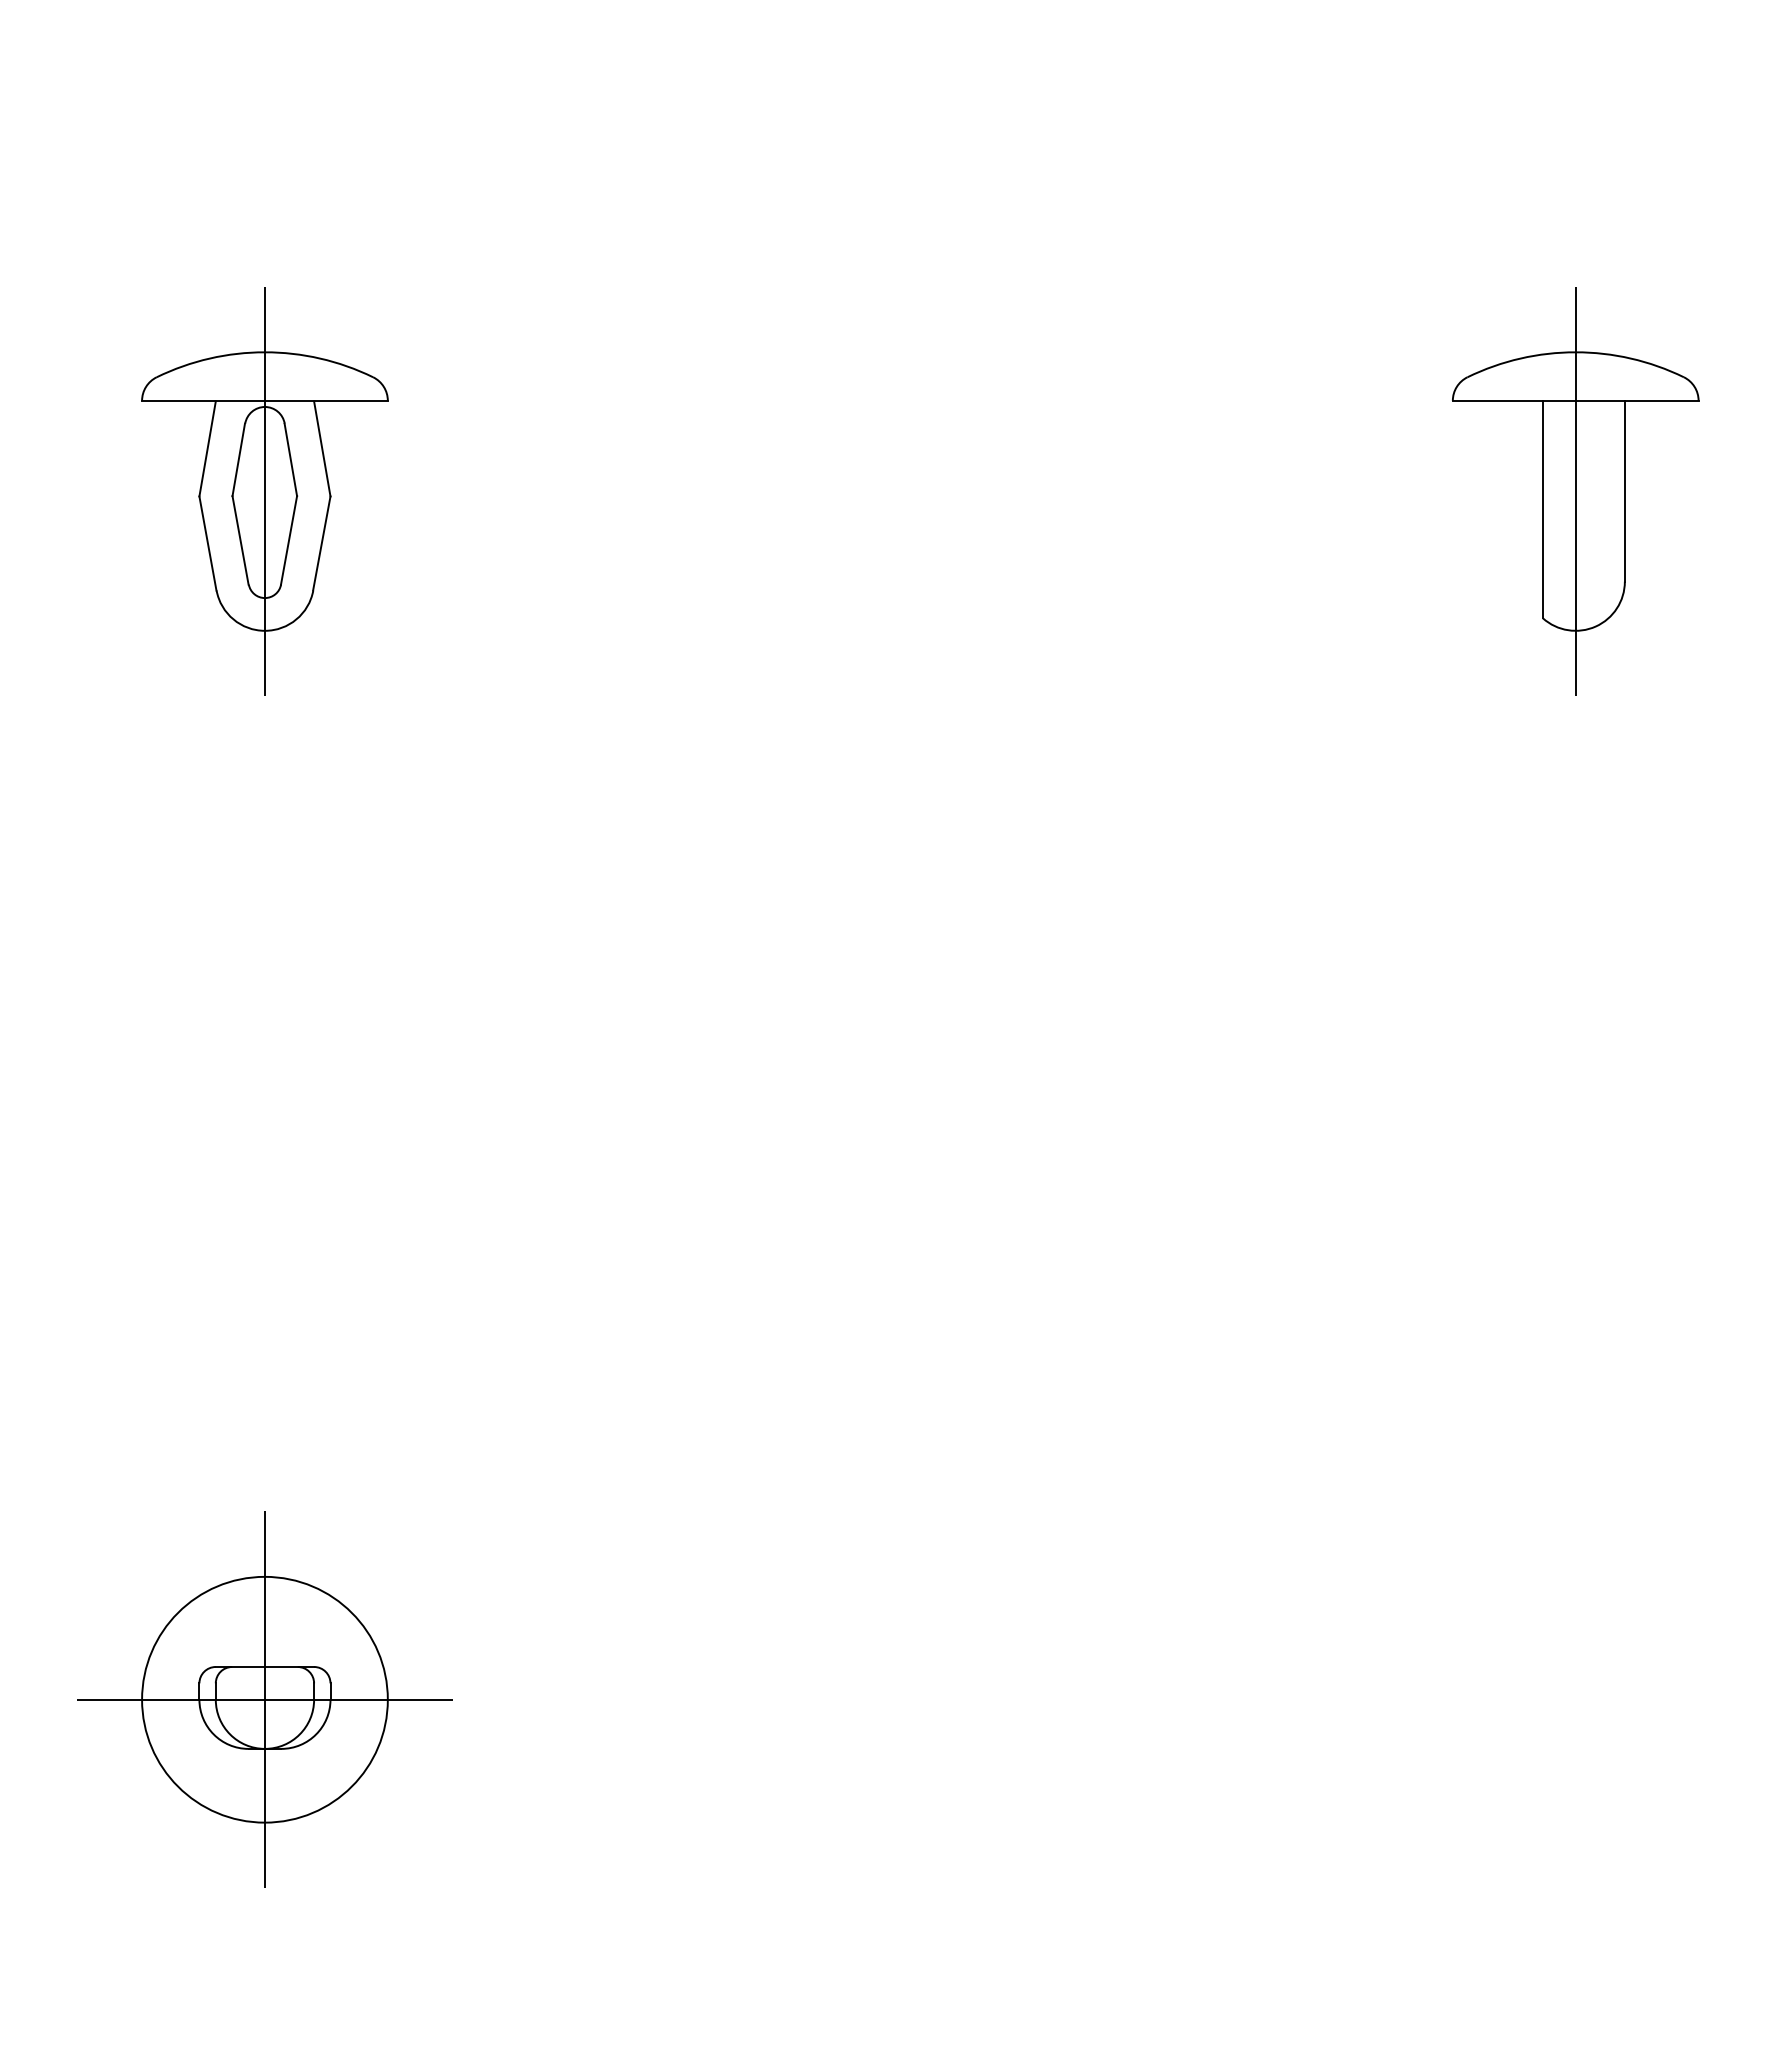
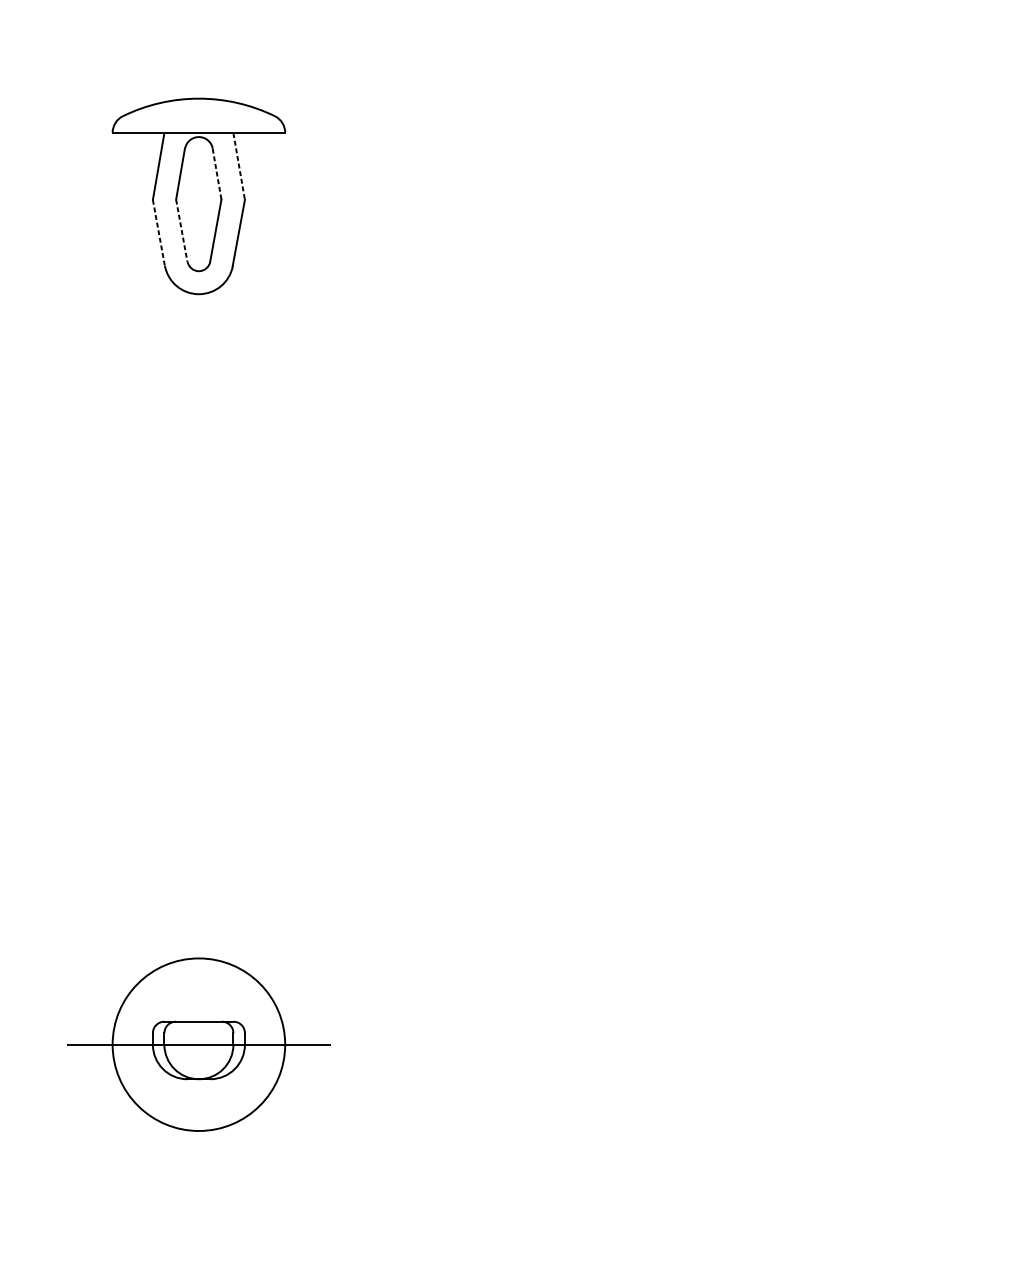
line: (322, 449) -> (239, 166), solid -> dashed
line: (290, 459) -> (216, 173), solid -> dashed
line: (264, 491) -> (198, 196), removed
line: (240, 540) -> (181, 230), solid -> dashed
line: (207, 543) -> (158, 232), solid -> dashed
line: (264, 1699) -> (198, 1044), removed

